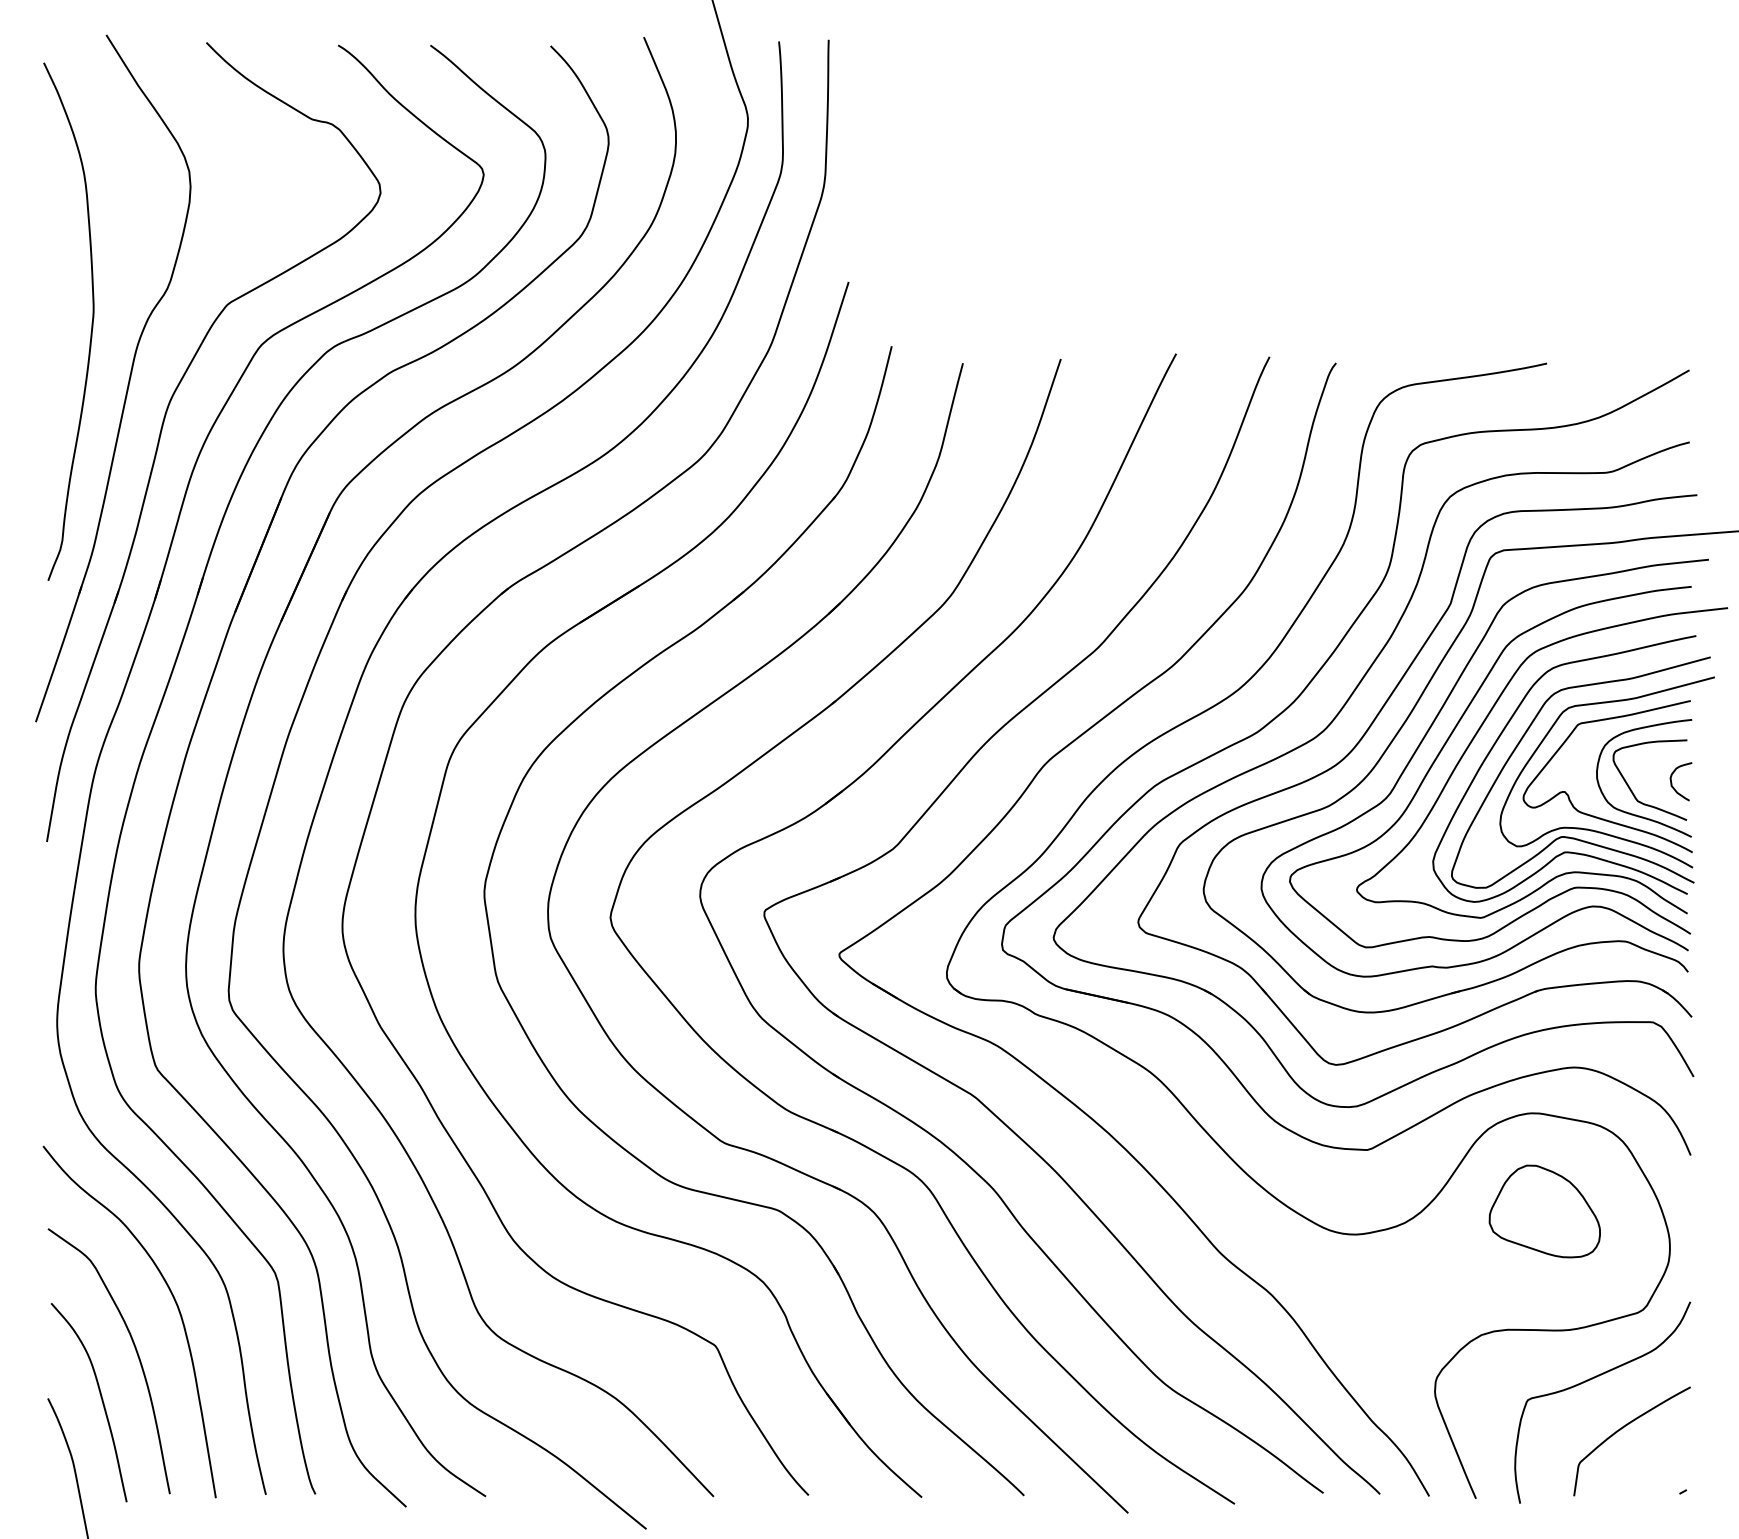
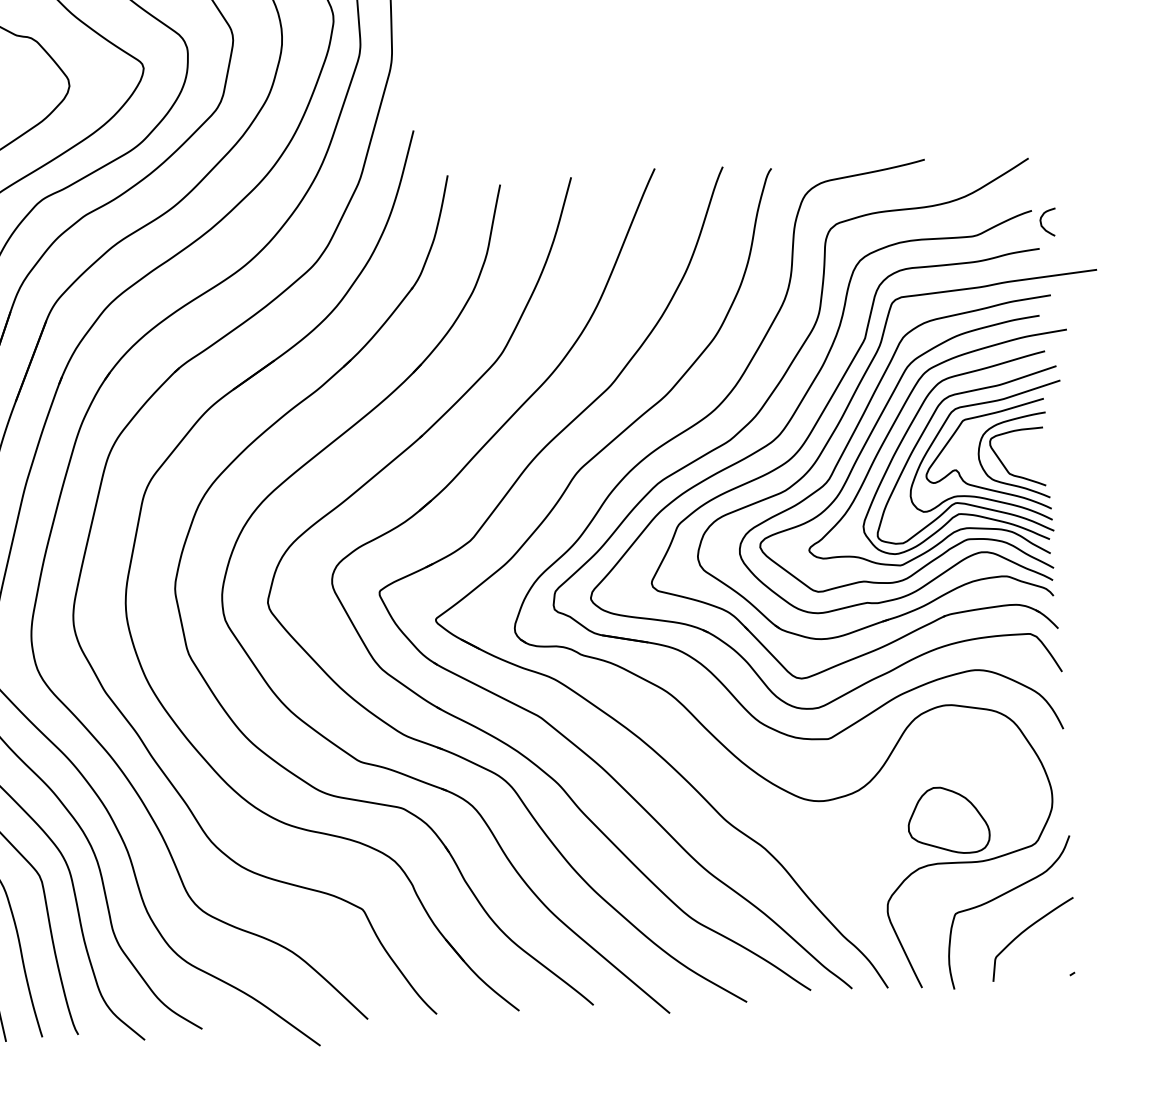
curve: (1672, 782) -> (1041, 223), moved
part: (1544, 1211) -> (948, 820), moved

